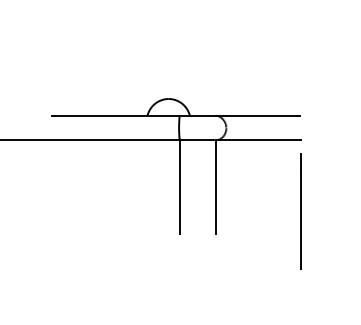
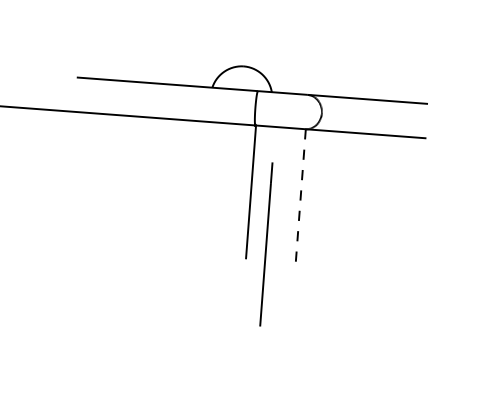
line: (215, 187) -> (300, 195), solid -> dashed
line: (300, 211) -> (265, 243), moved

